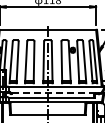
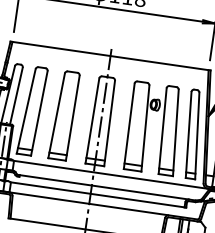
line: (54, 93) -> (105, 187), dashed -> solid

